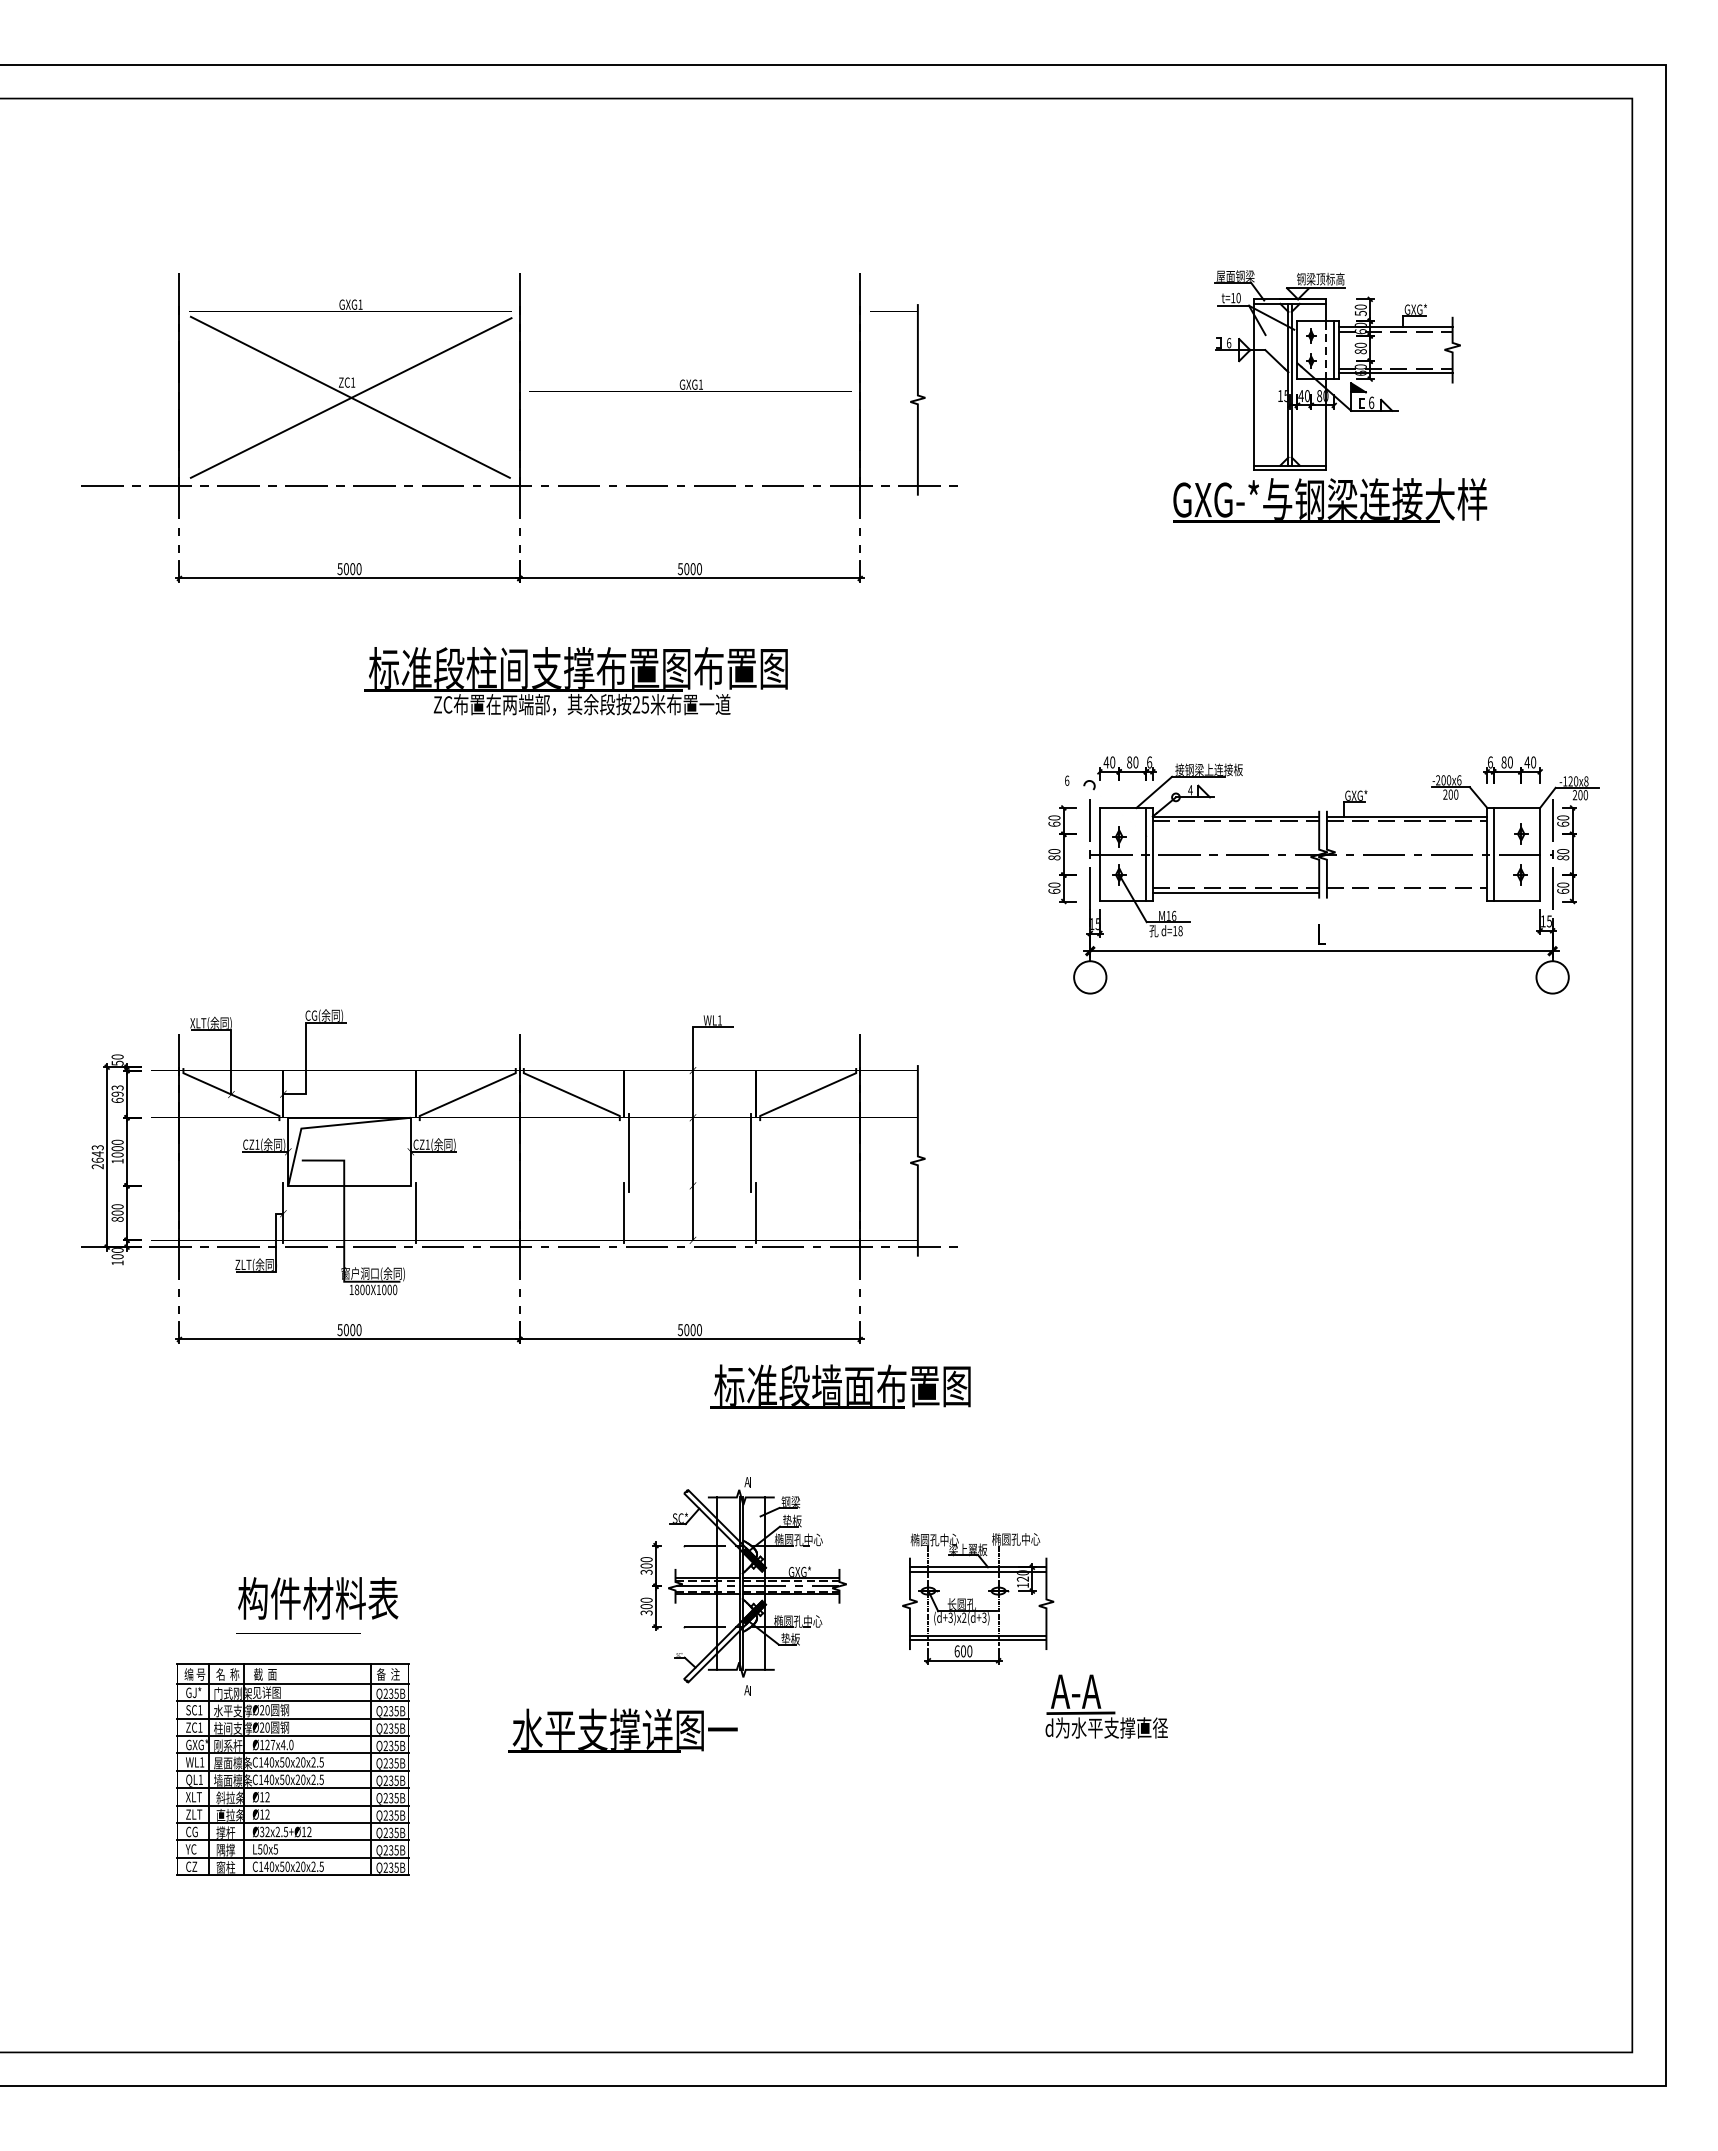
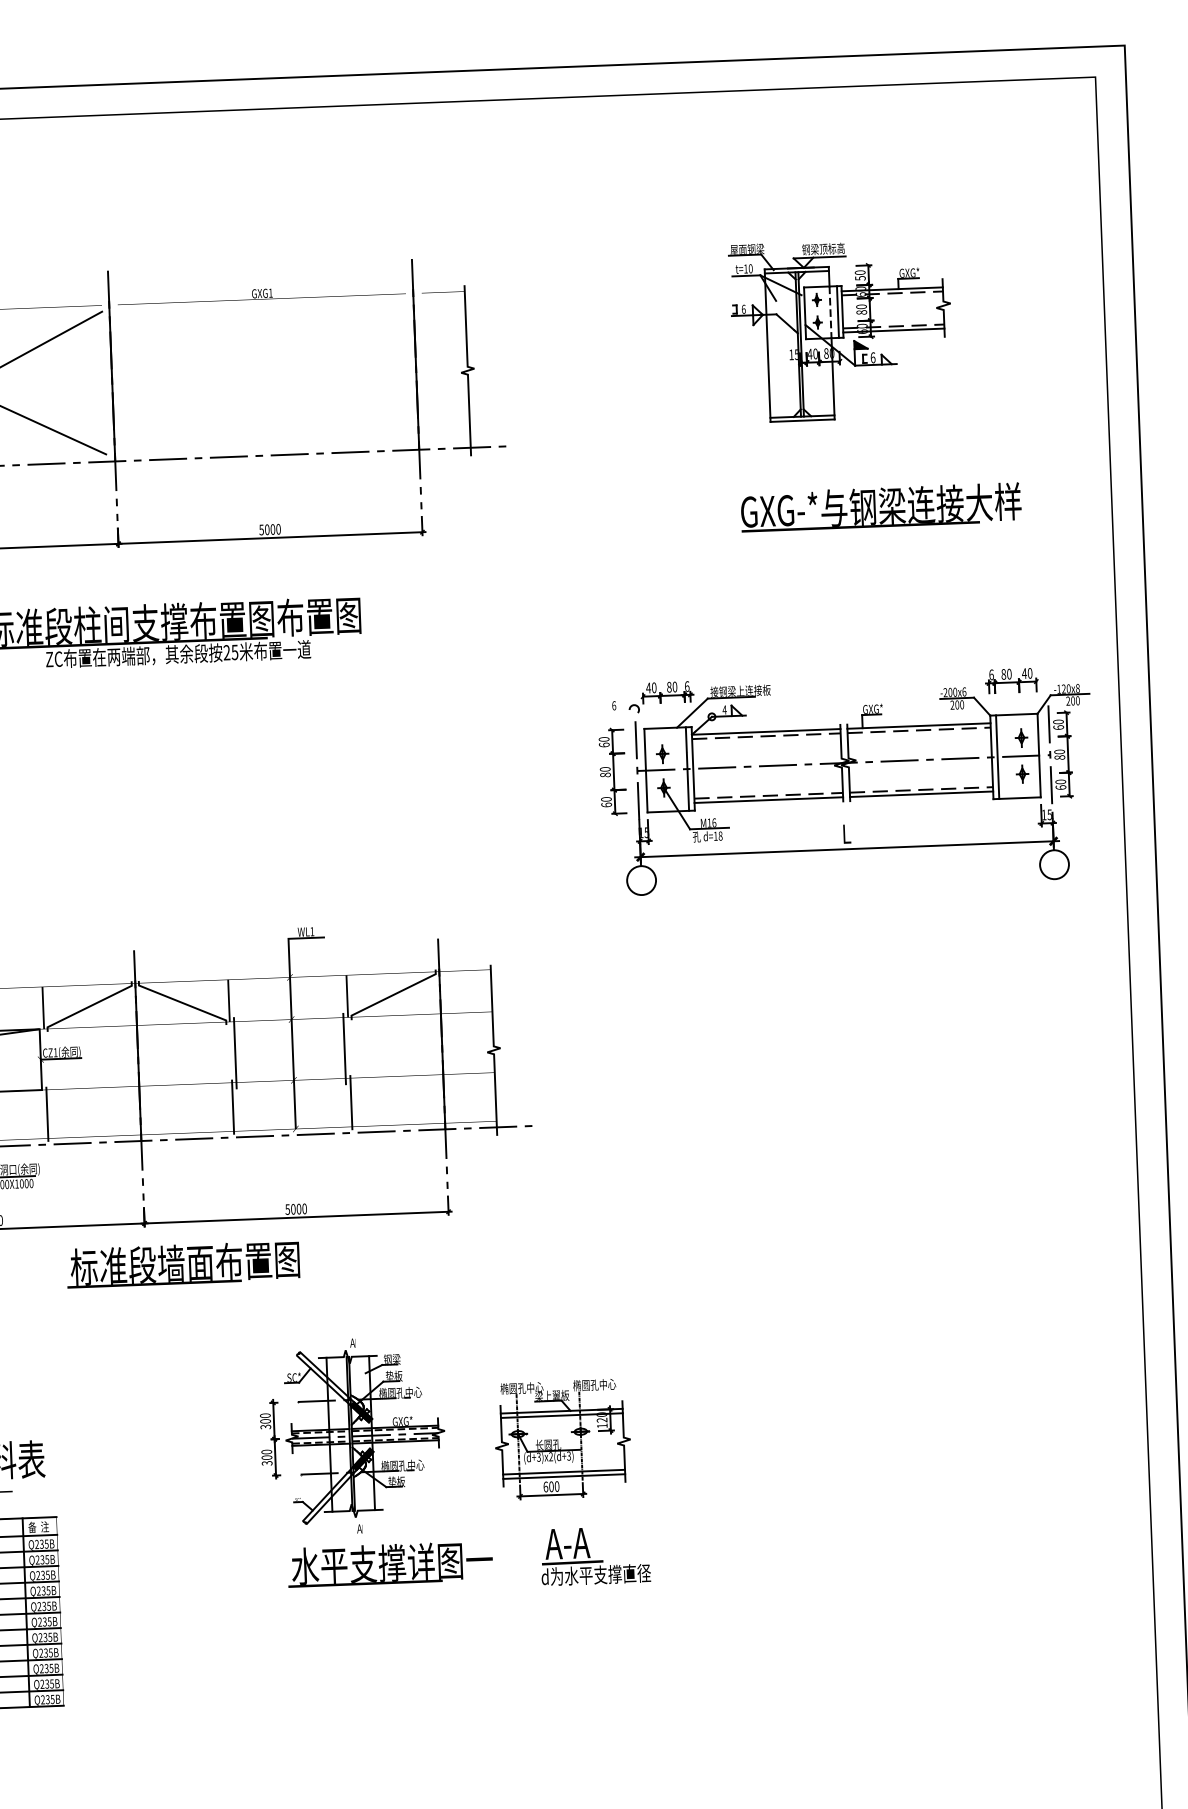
text: (690, 385) -> (261, 294), moved
text: (1330, 500) -> (881, 507), moved
line: (1406, 892) -> (921, 793), added
text: (840, 1386) -> (183, 1264), moved
text: (1106, 1706) -> (595, 1555), moved
text: (622, 1730) -> (389, 1563), moved

